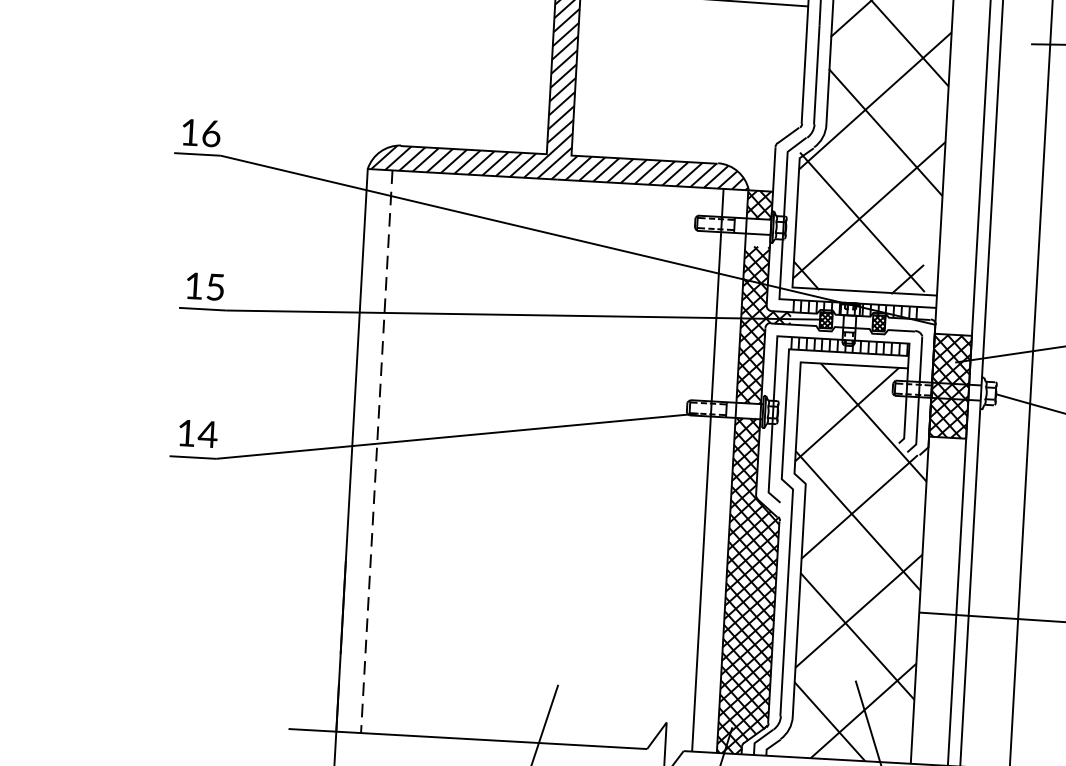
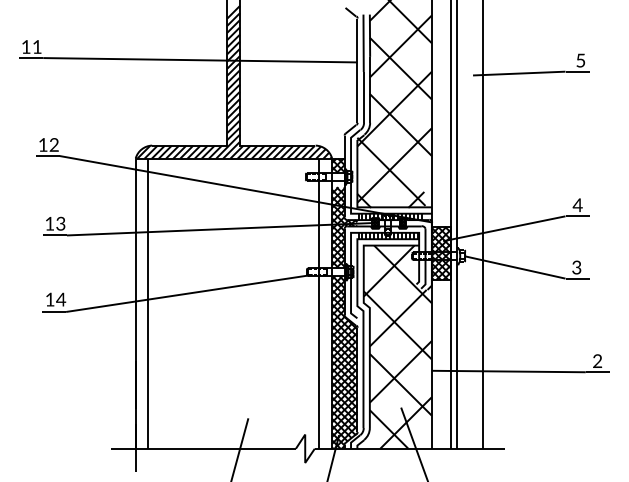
text: (209, 132) -> (53, 144), 16 -> 12
text: (214, 286) -> (60, 223), 15 -> 13
line: (376, 453) -> (148, 304), dashed -> solid

